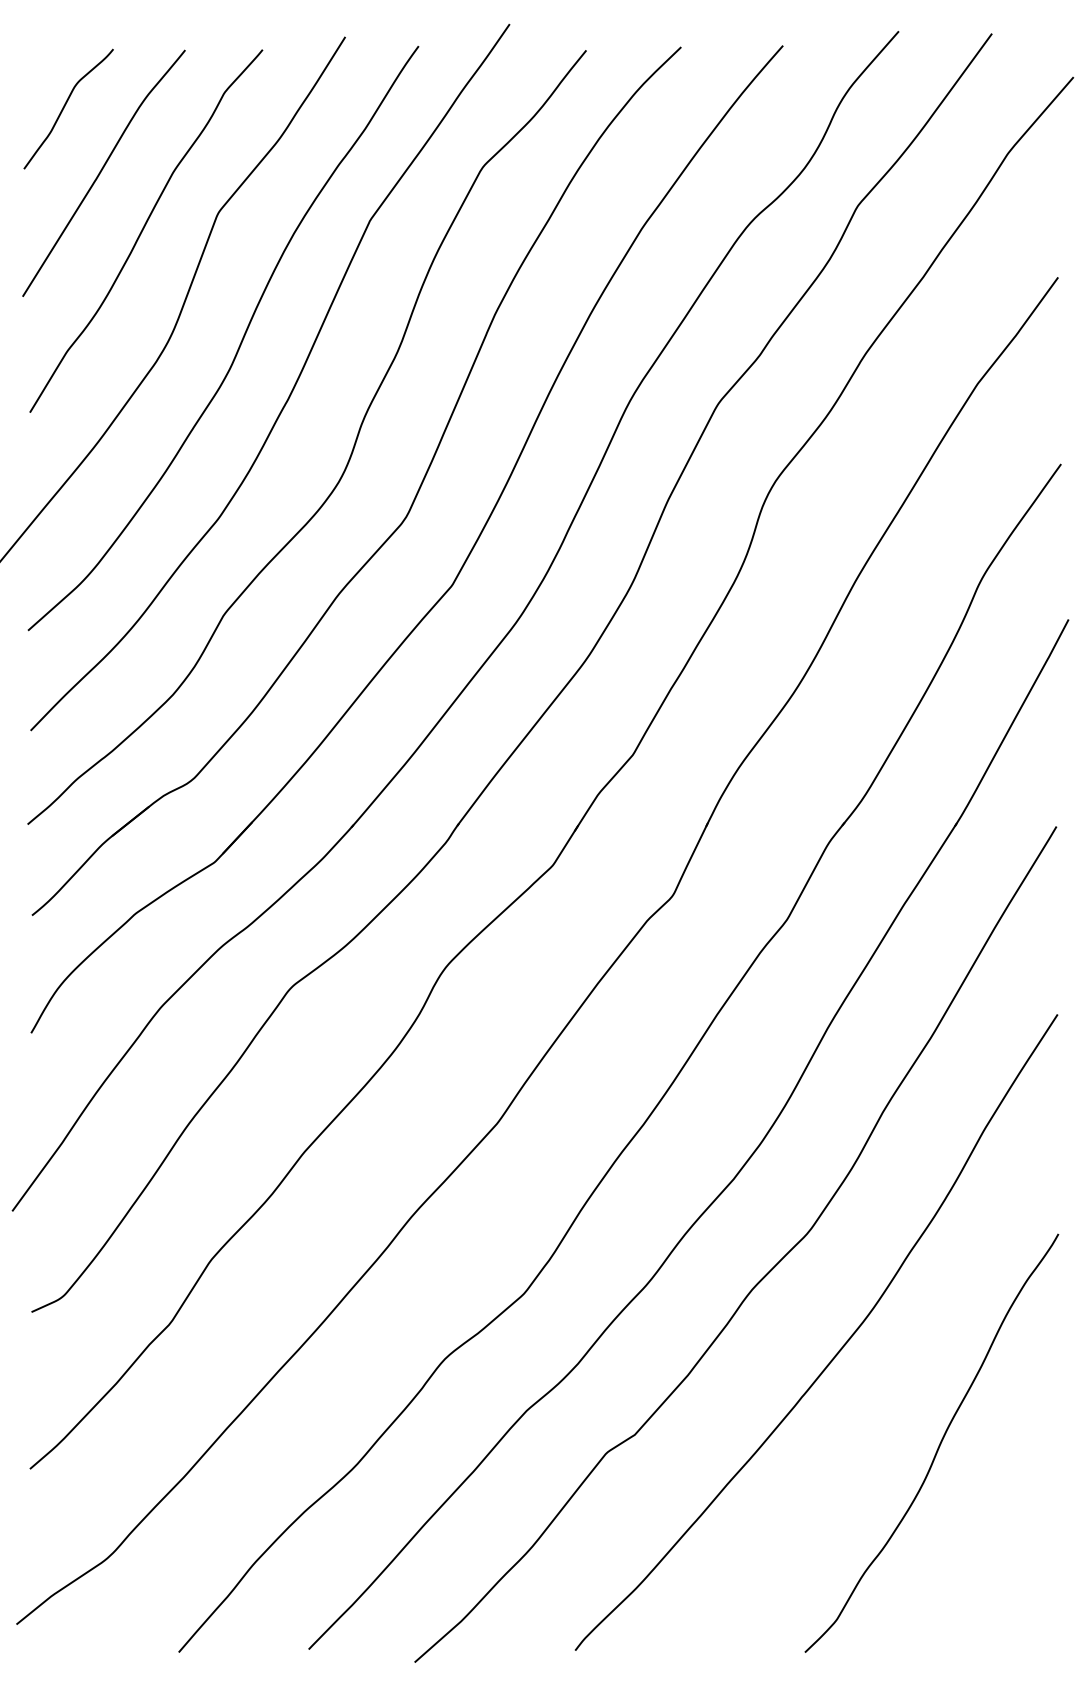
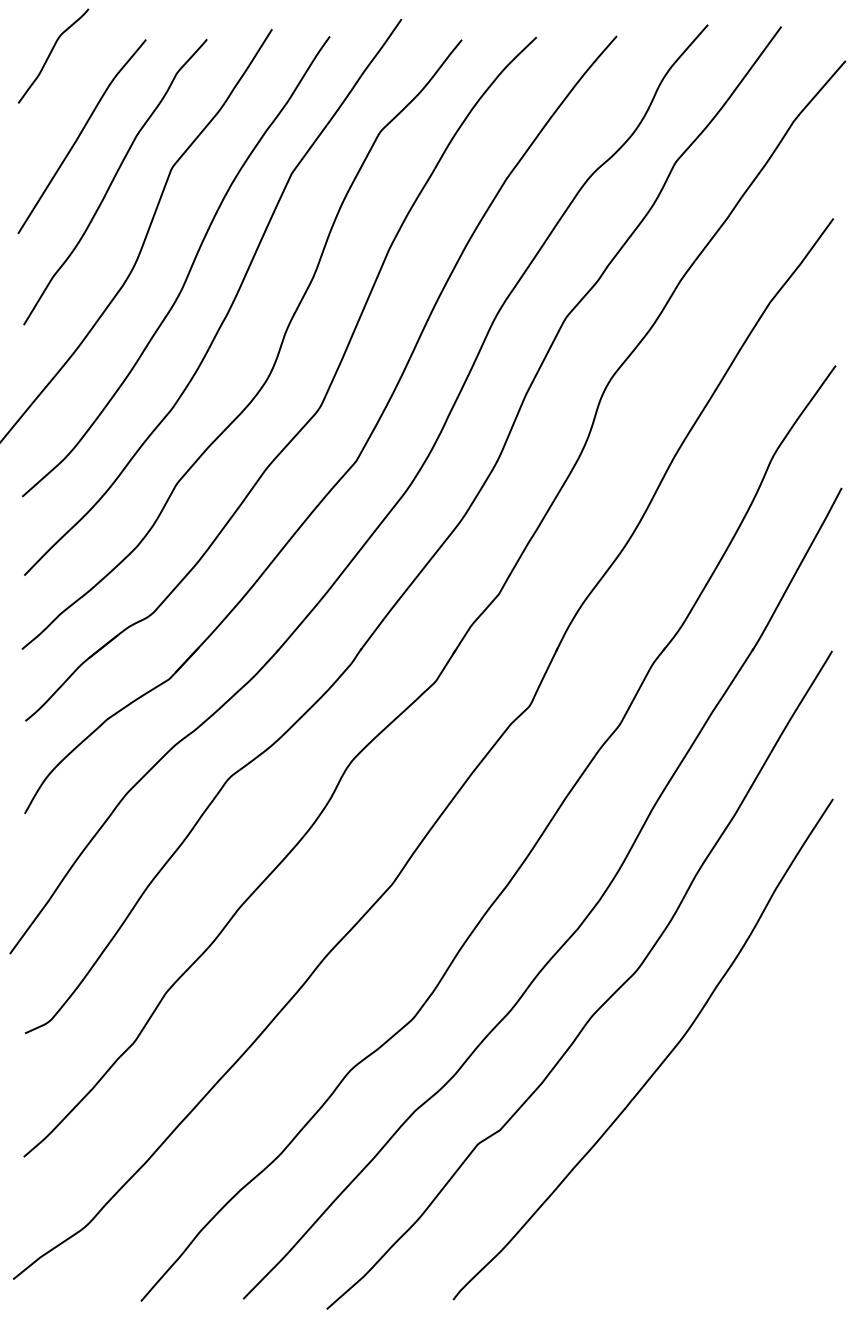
curve: (65, 106) -> (51, 54), moved
curve: (938, 1445) -> (739, 1138), removed

